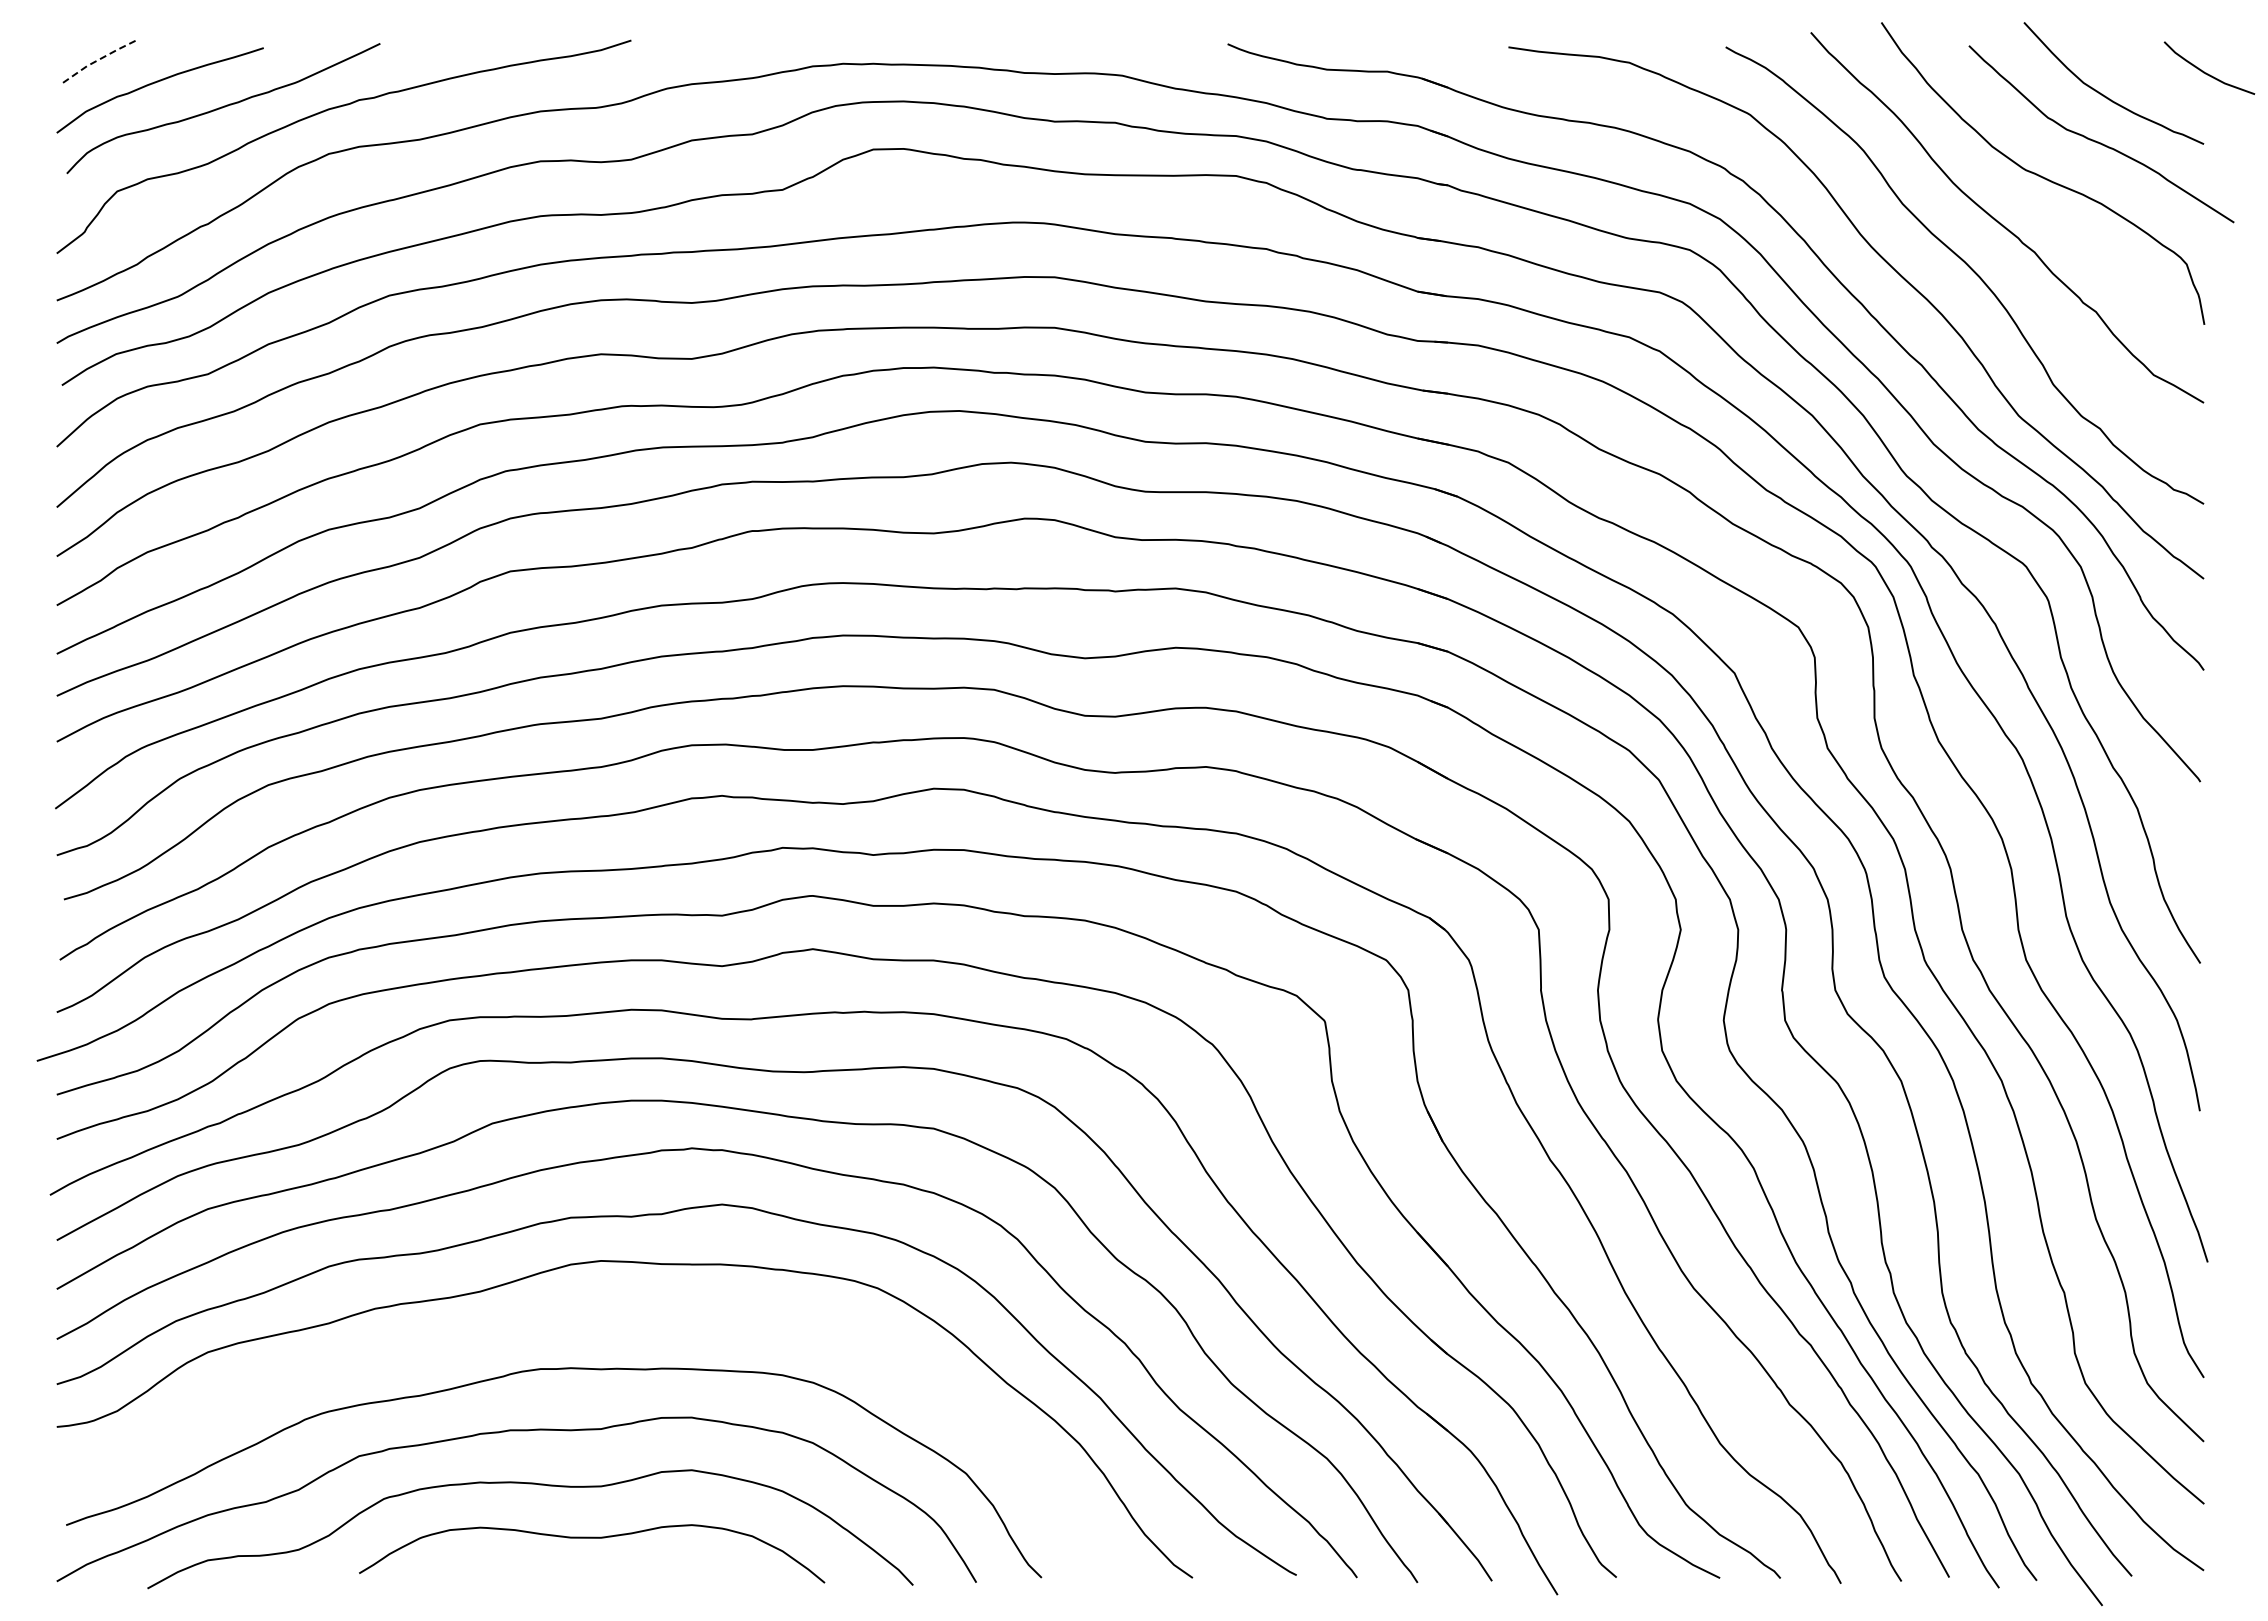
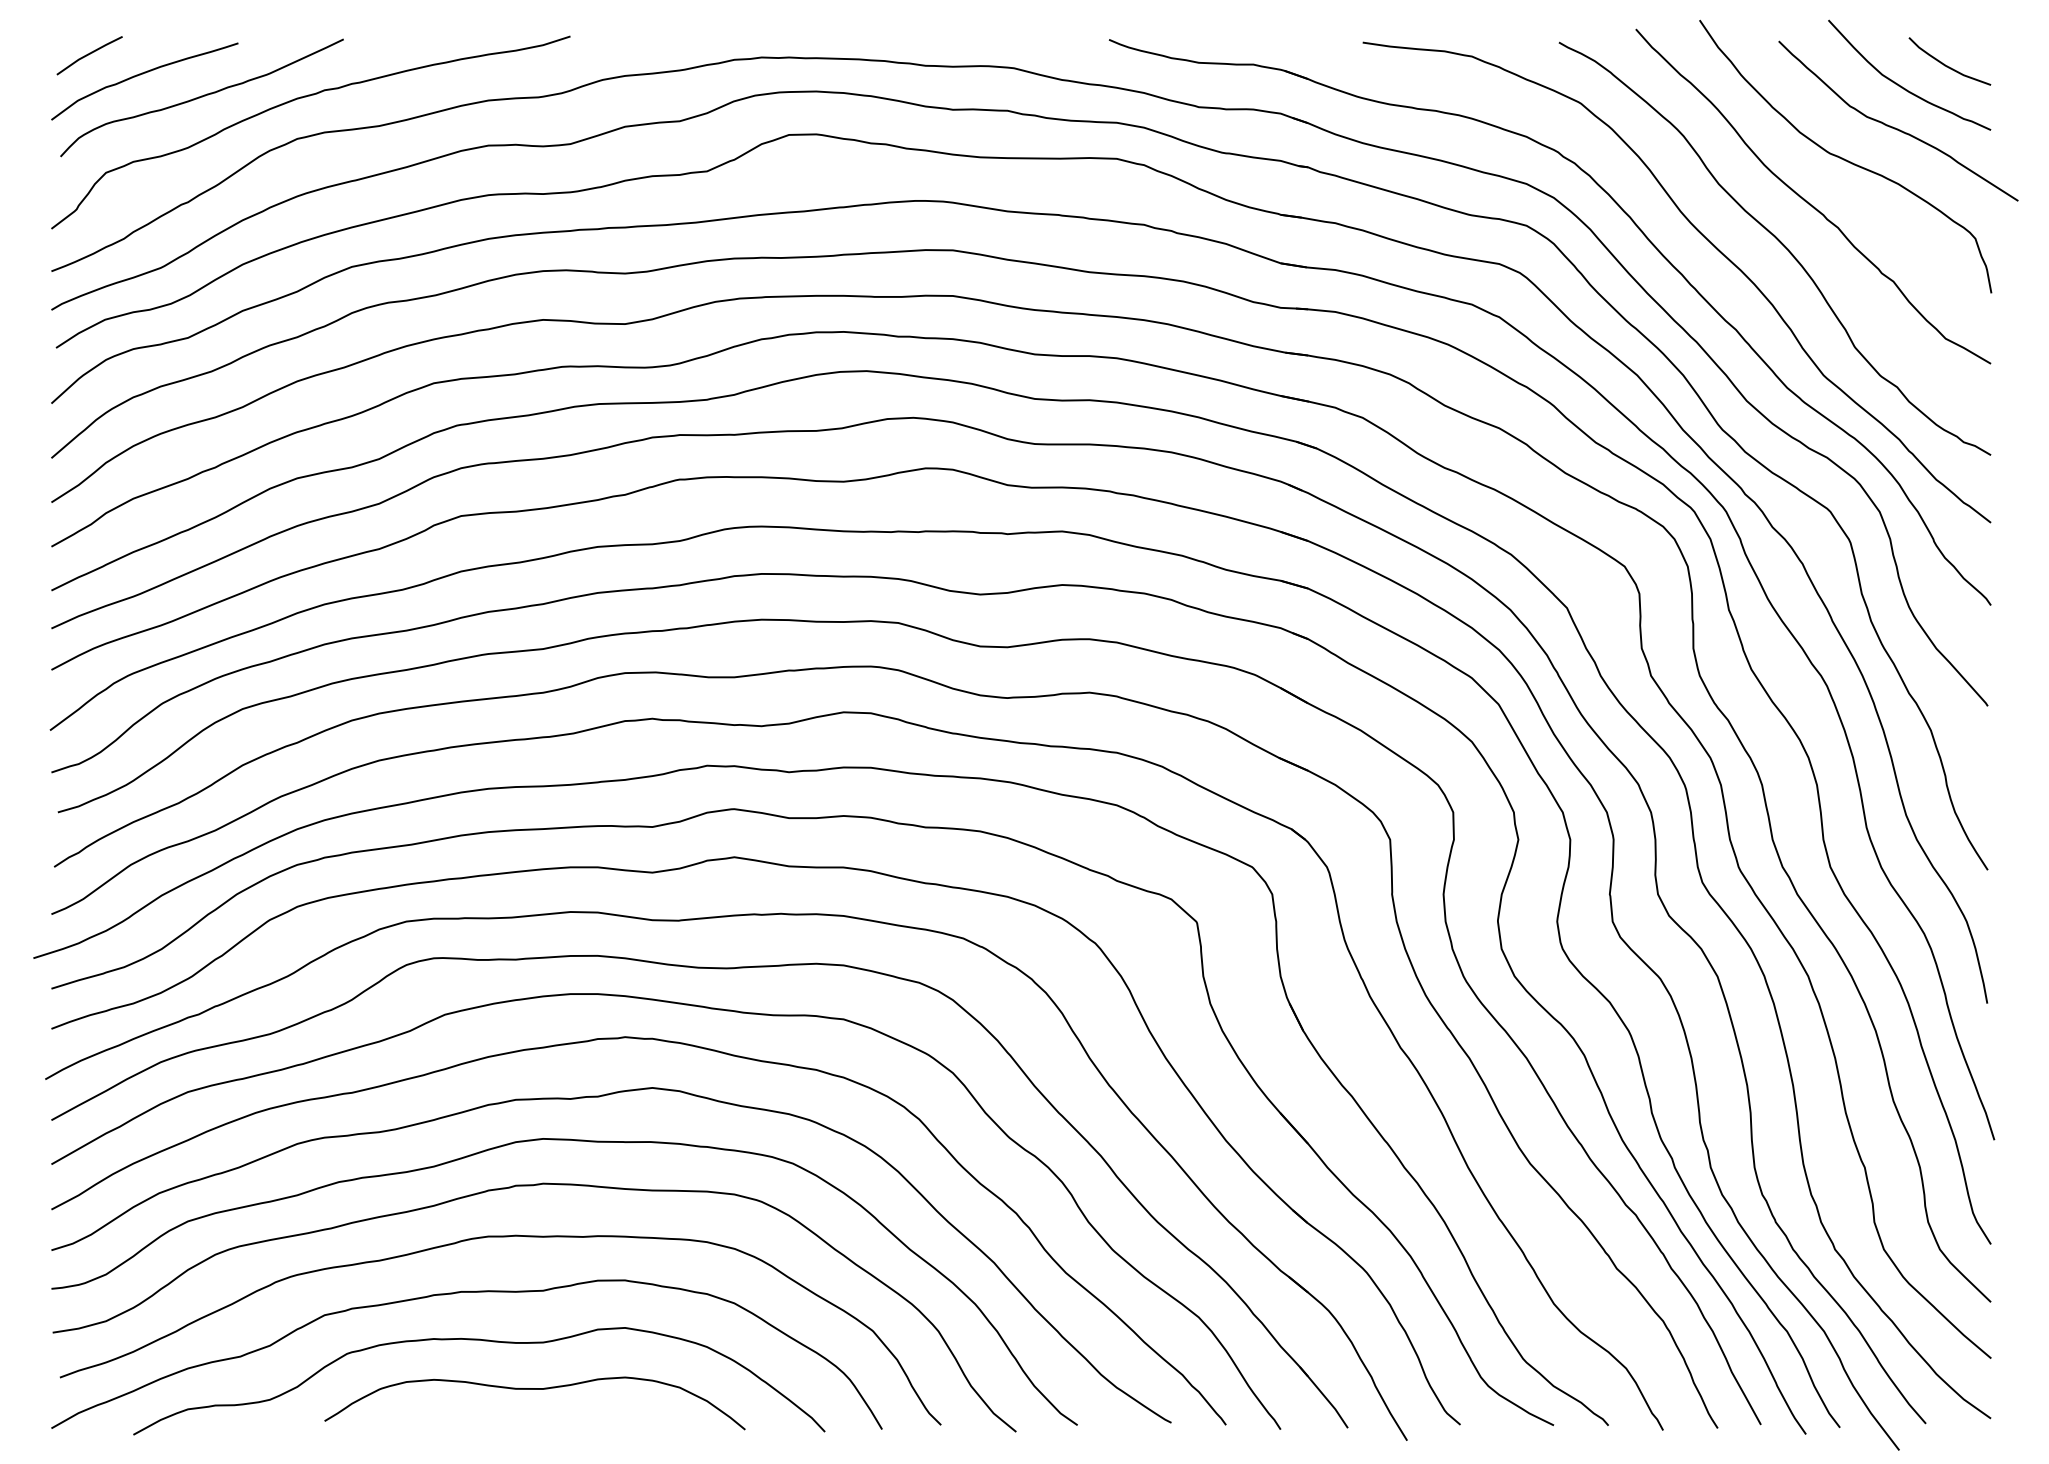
line: (98, 60) -> (89, 54), dashed -> solid
curve: (2206, 72) -> (1947, 65), moved
curve: (590, 1313) -> (533, 1186), added

